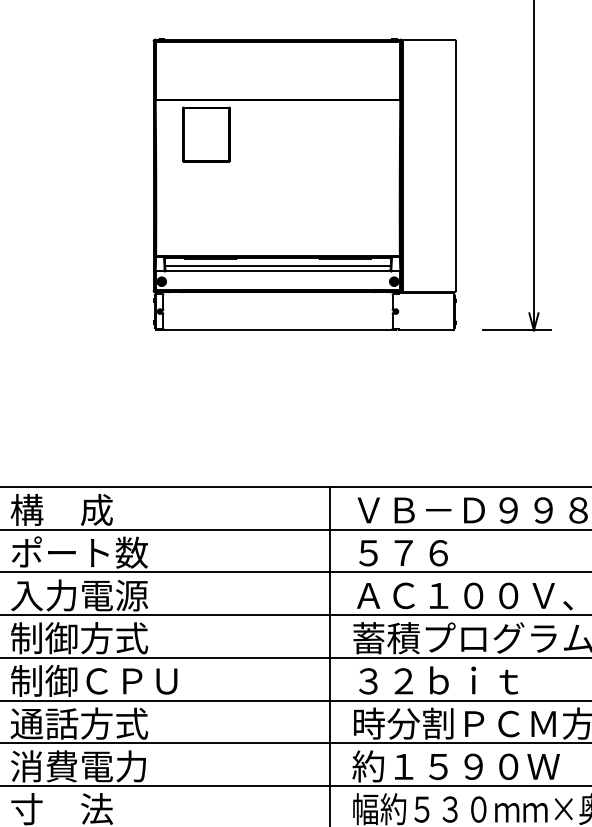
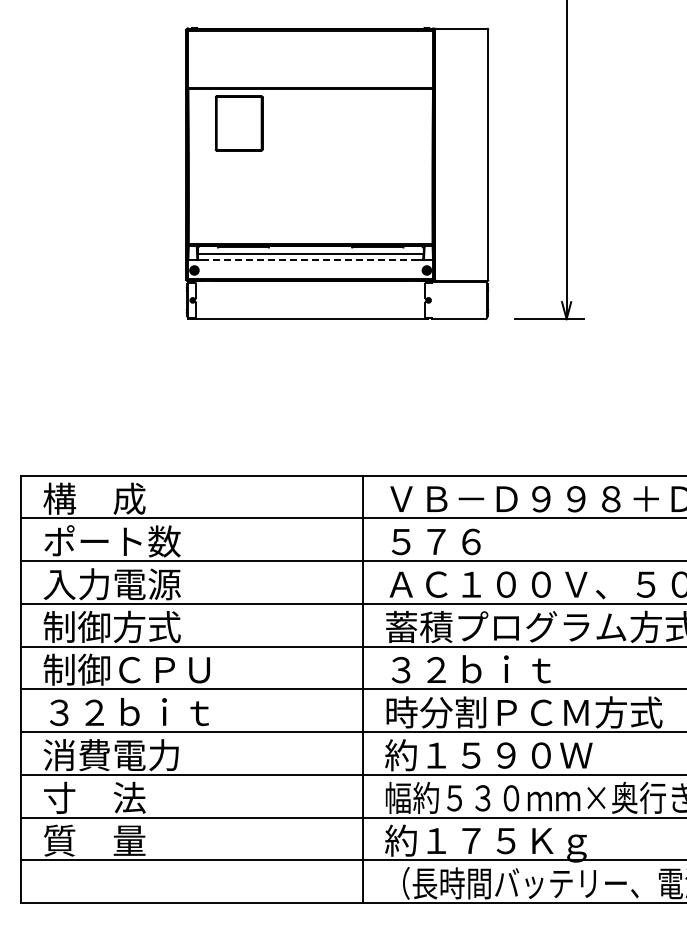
line: (278, 270) -> (311, 259), solid -> dashed
text: (92, 723) -> (125, 712), 通話方式 -> ３２ｂｉｔ

